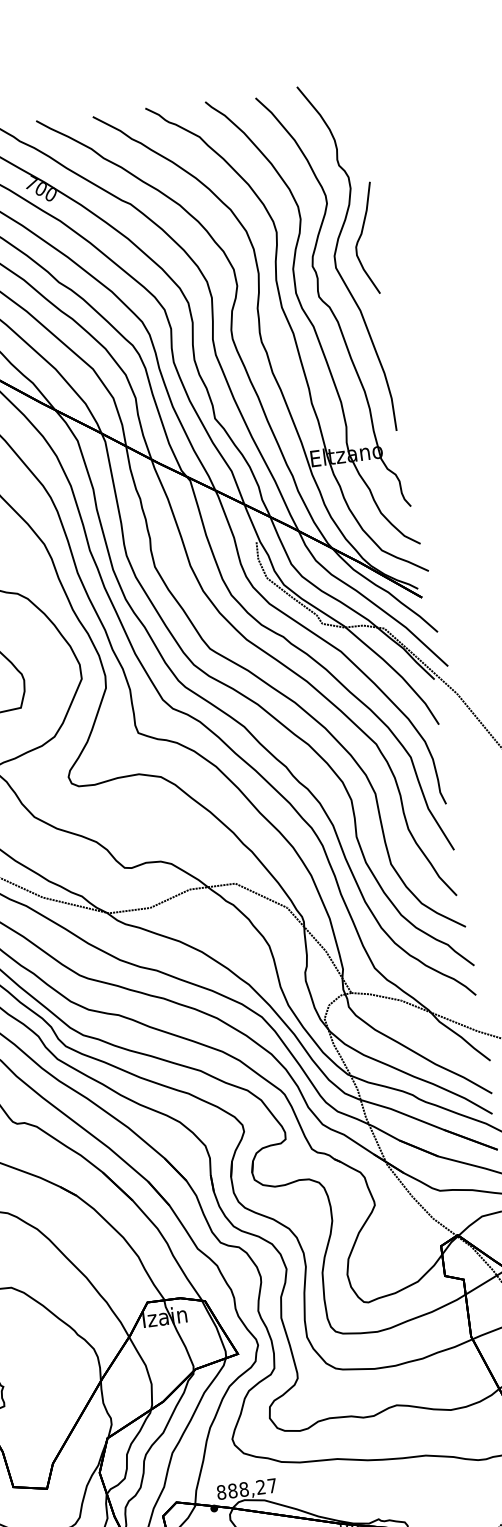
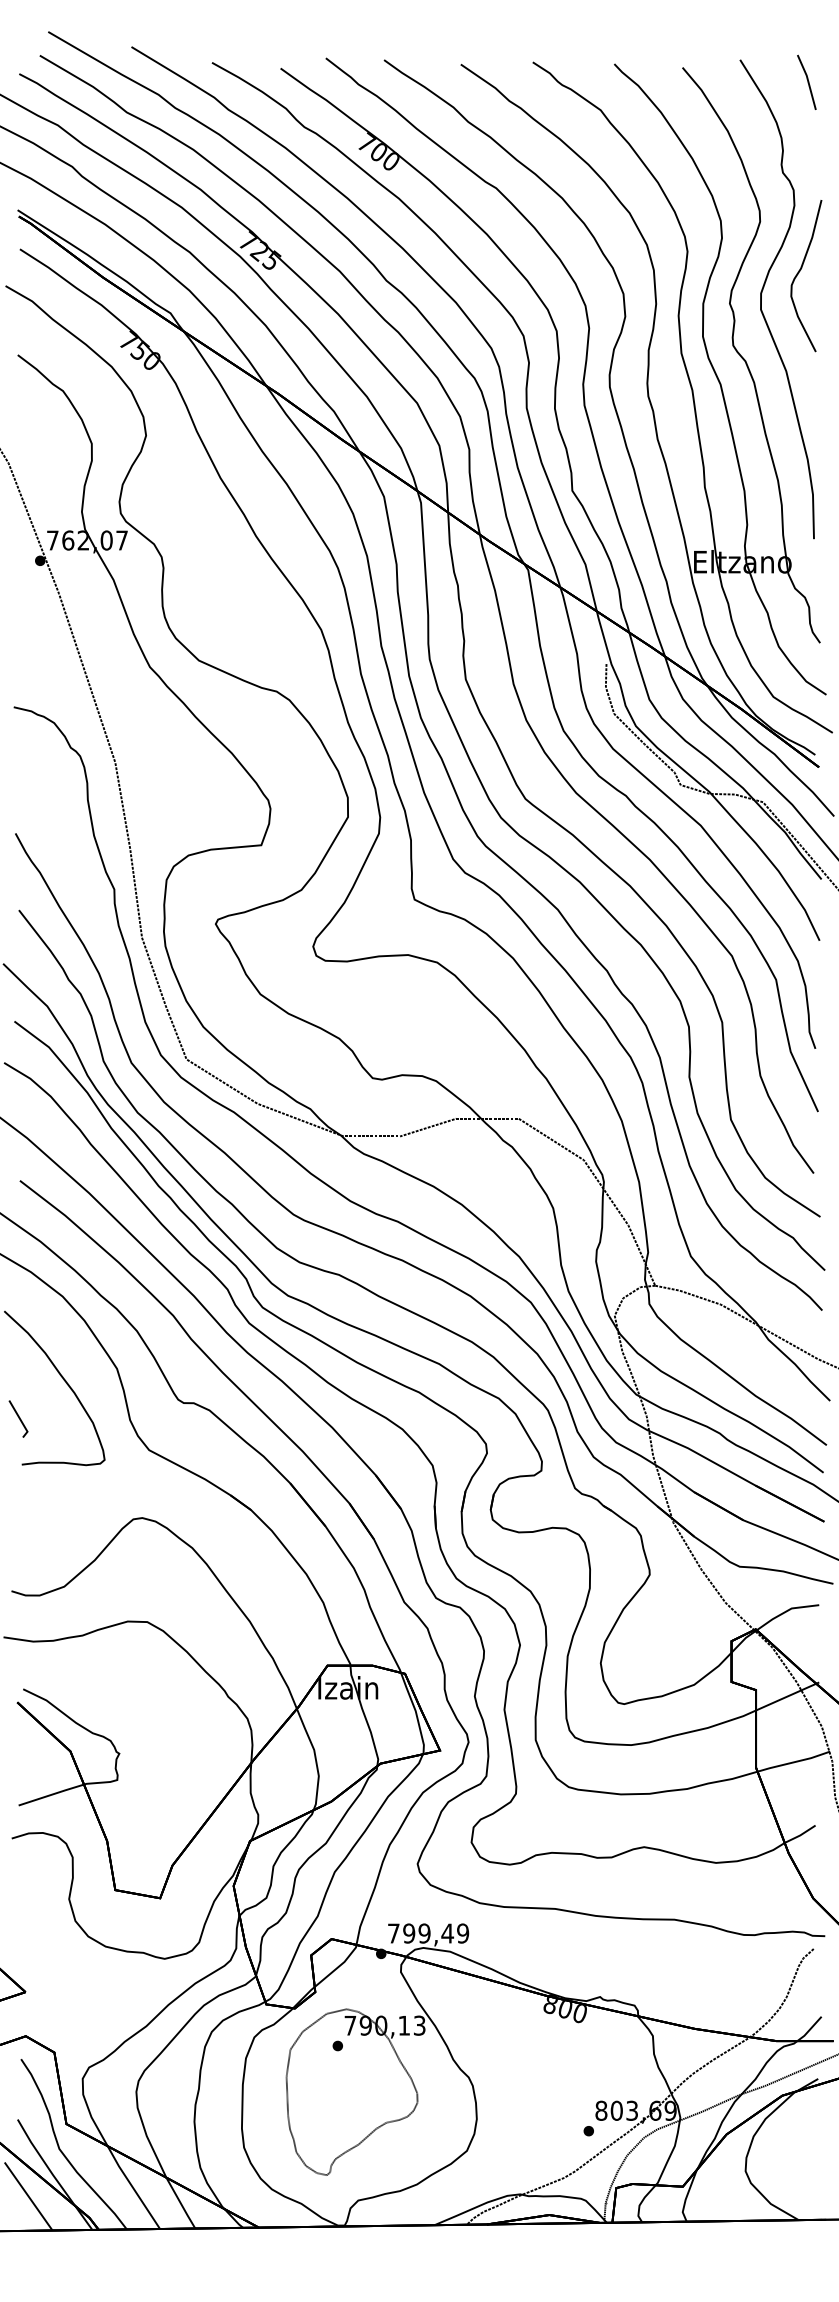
line: (348, 96) -> (807, 81), added
text: (246, 1489) -> (428, 1933), 888,27 -> 799,49

